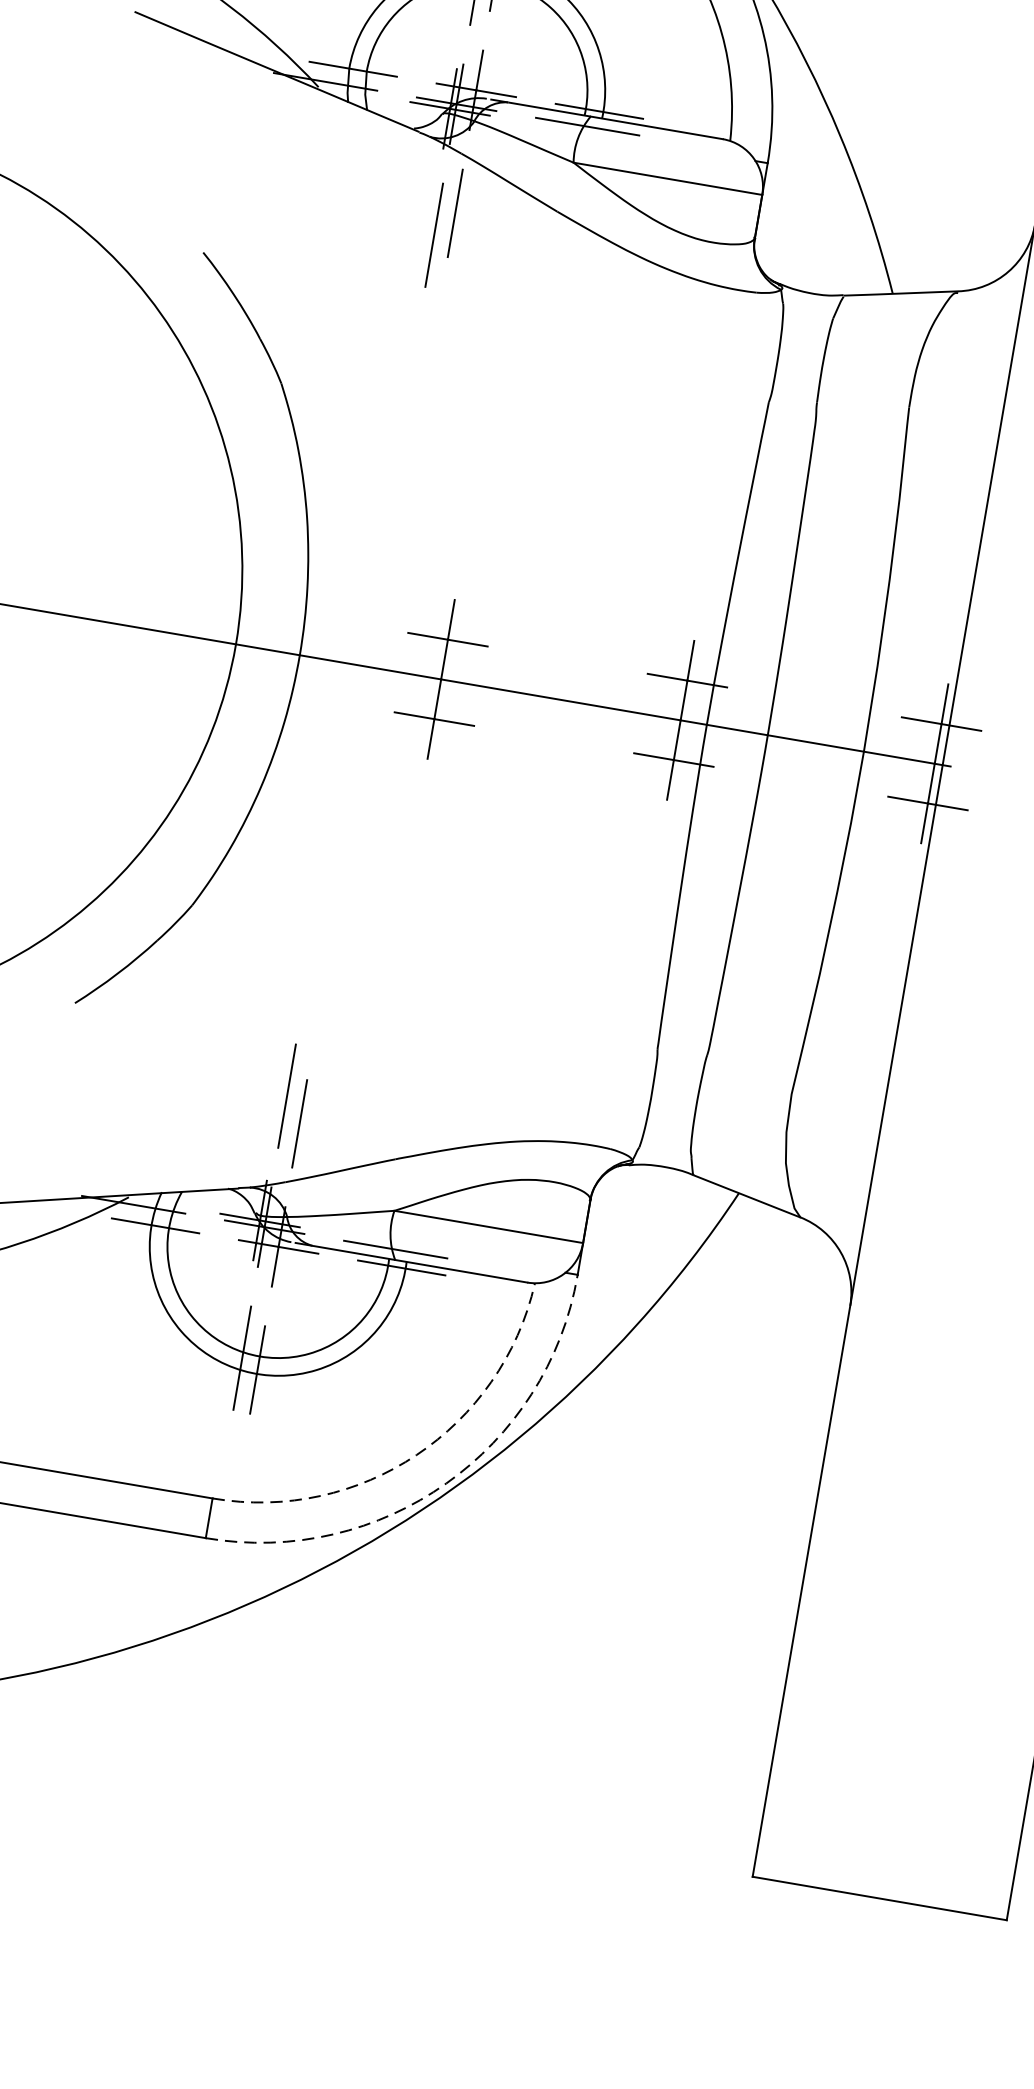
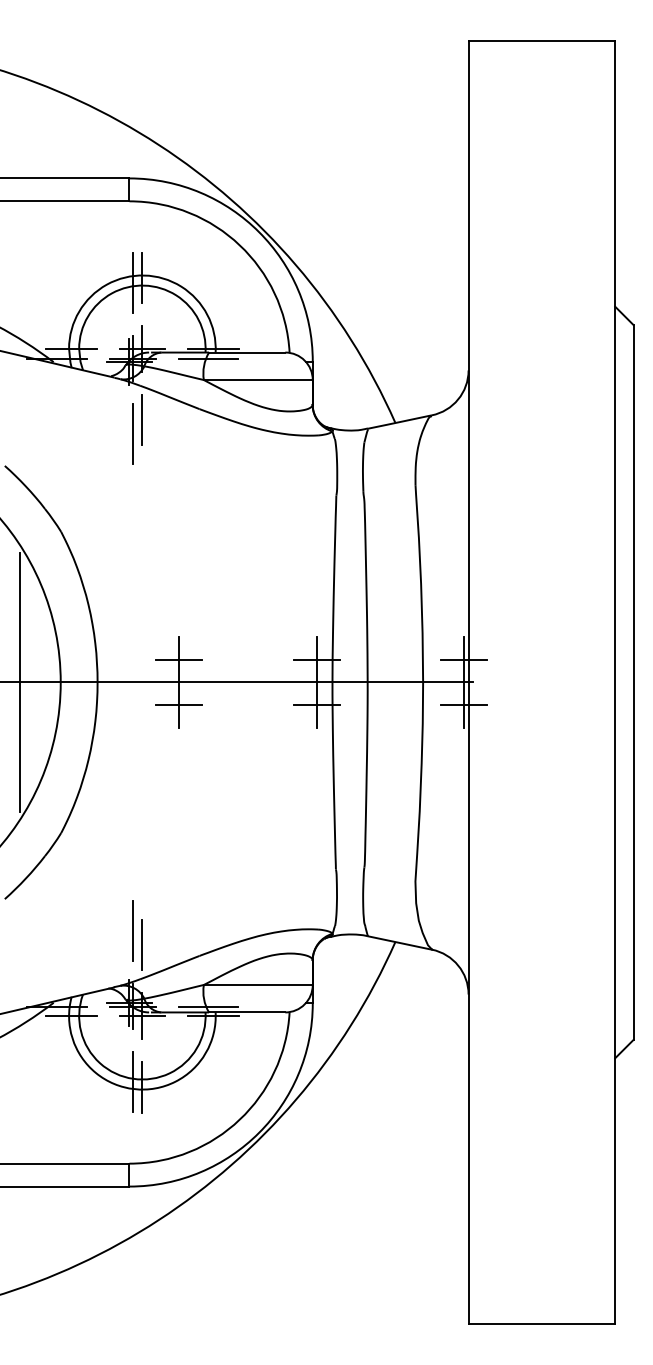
line: (164, 632) -> (19, 682), added
arc: (416, 1454) -> (239, 1119), dashed -> solid
arc: (447, 1482) -> (259, 1132), dashed -> solid

